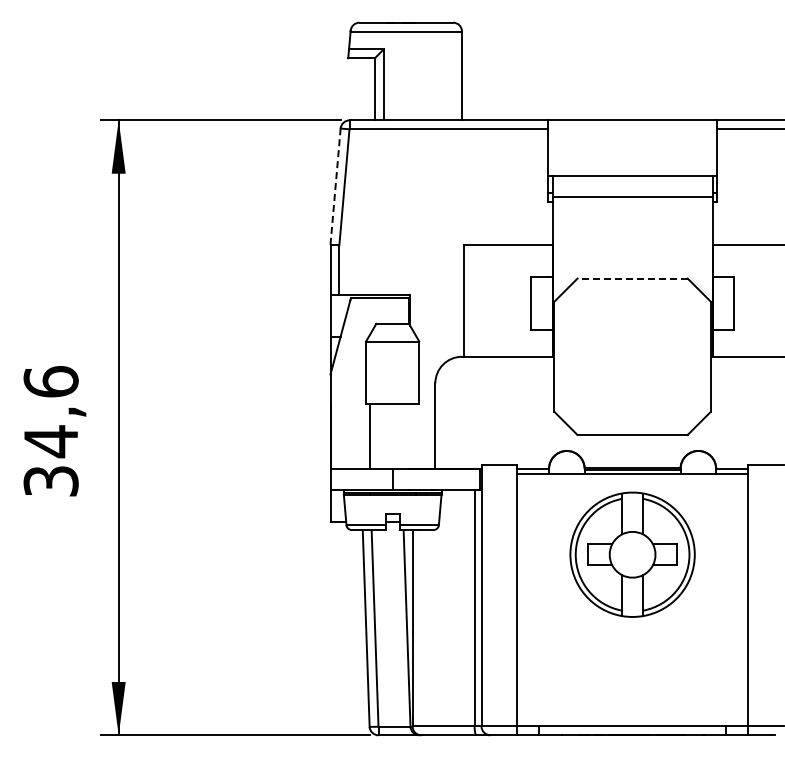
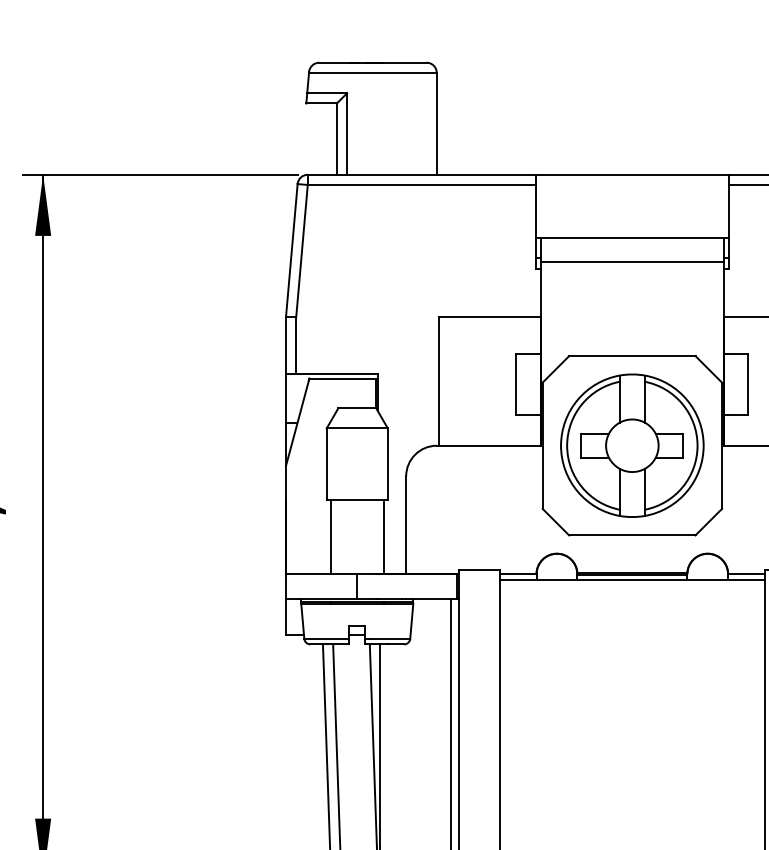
line: (335, 186) -> (291, 250), dashed -> solid
line: (632, 278) -> (632, 356), dashed -> solid
line: (415, 435) -> (383, 536), added
part: (632, 554) -> (632, 445), moved

